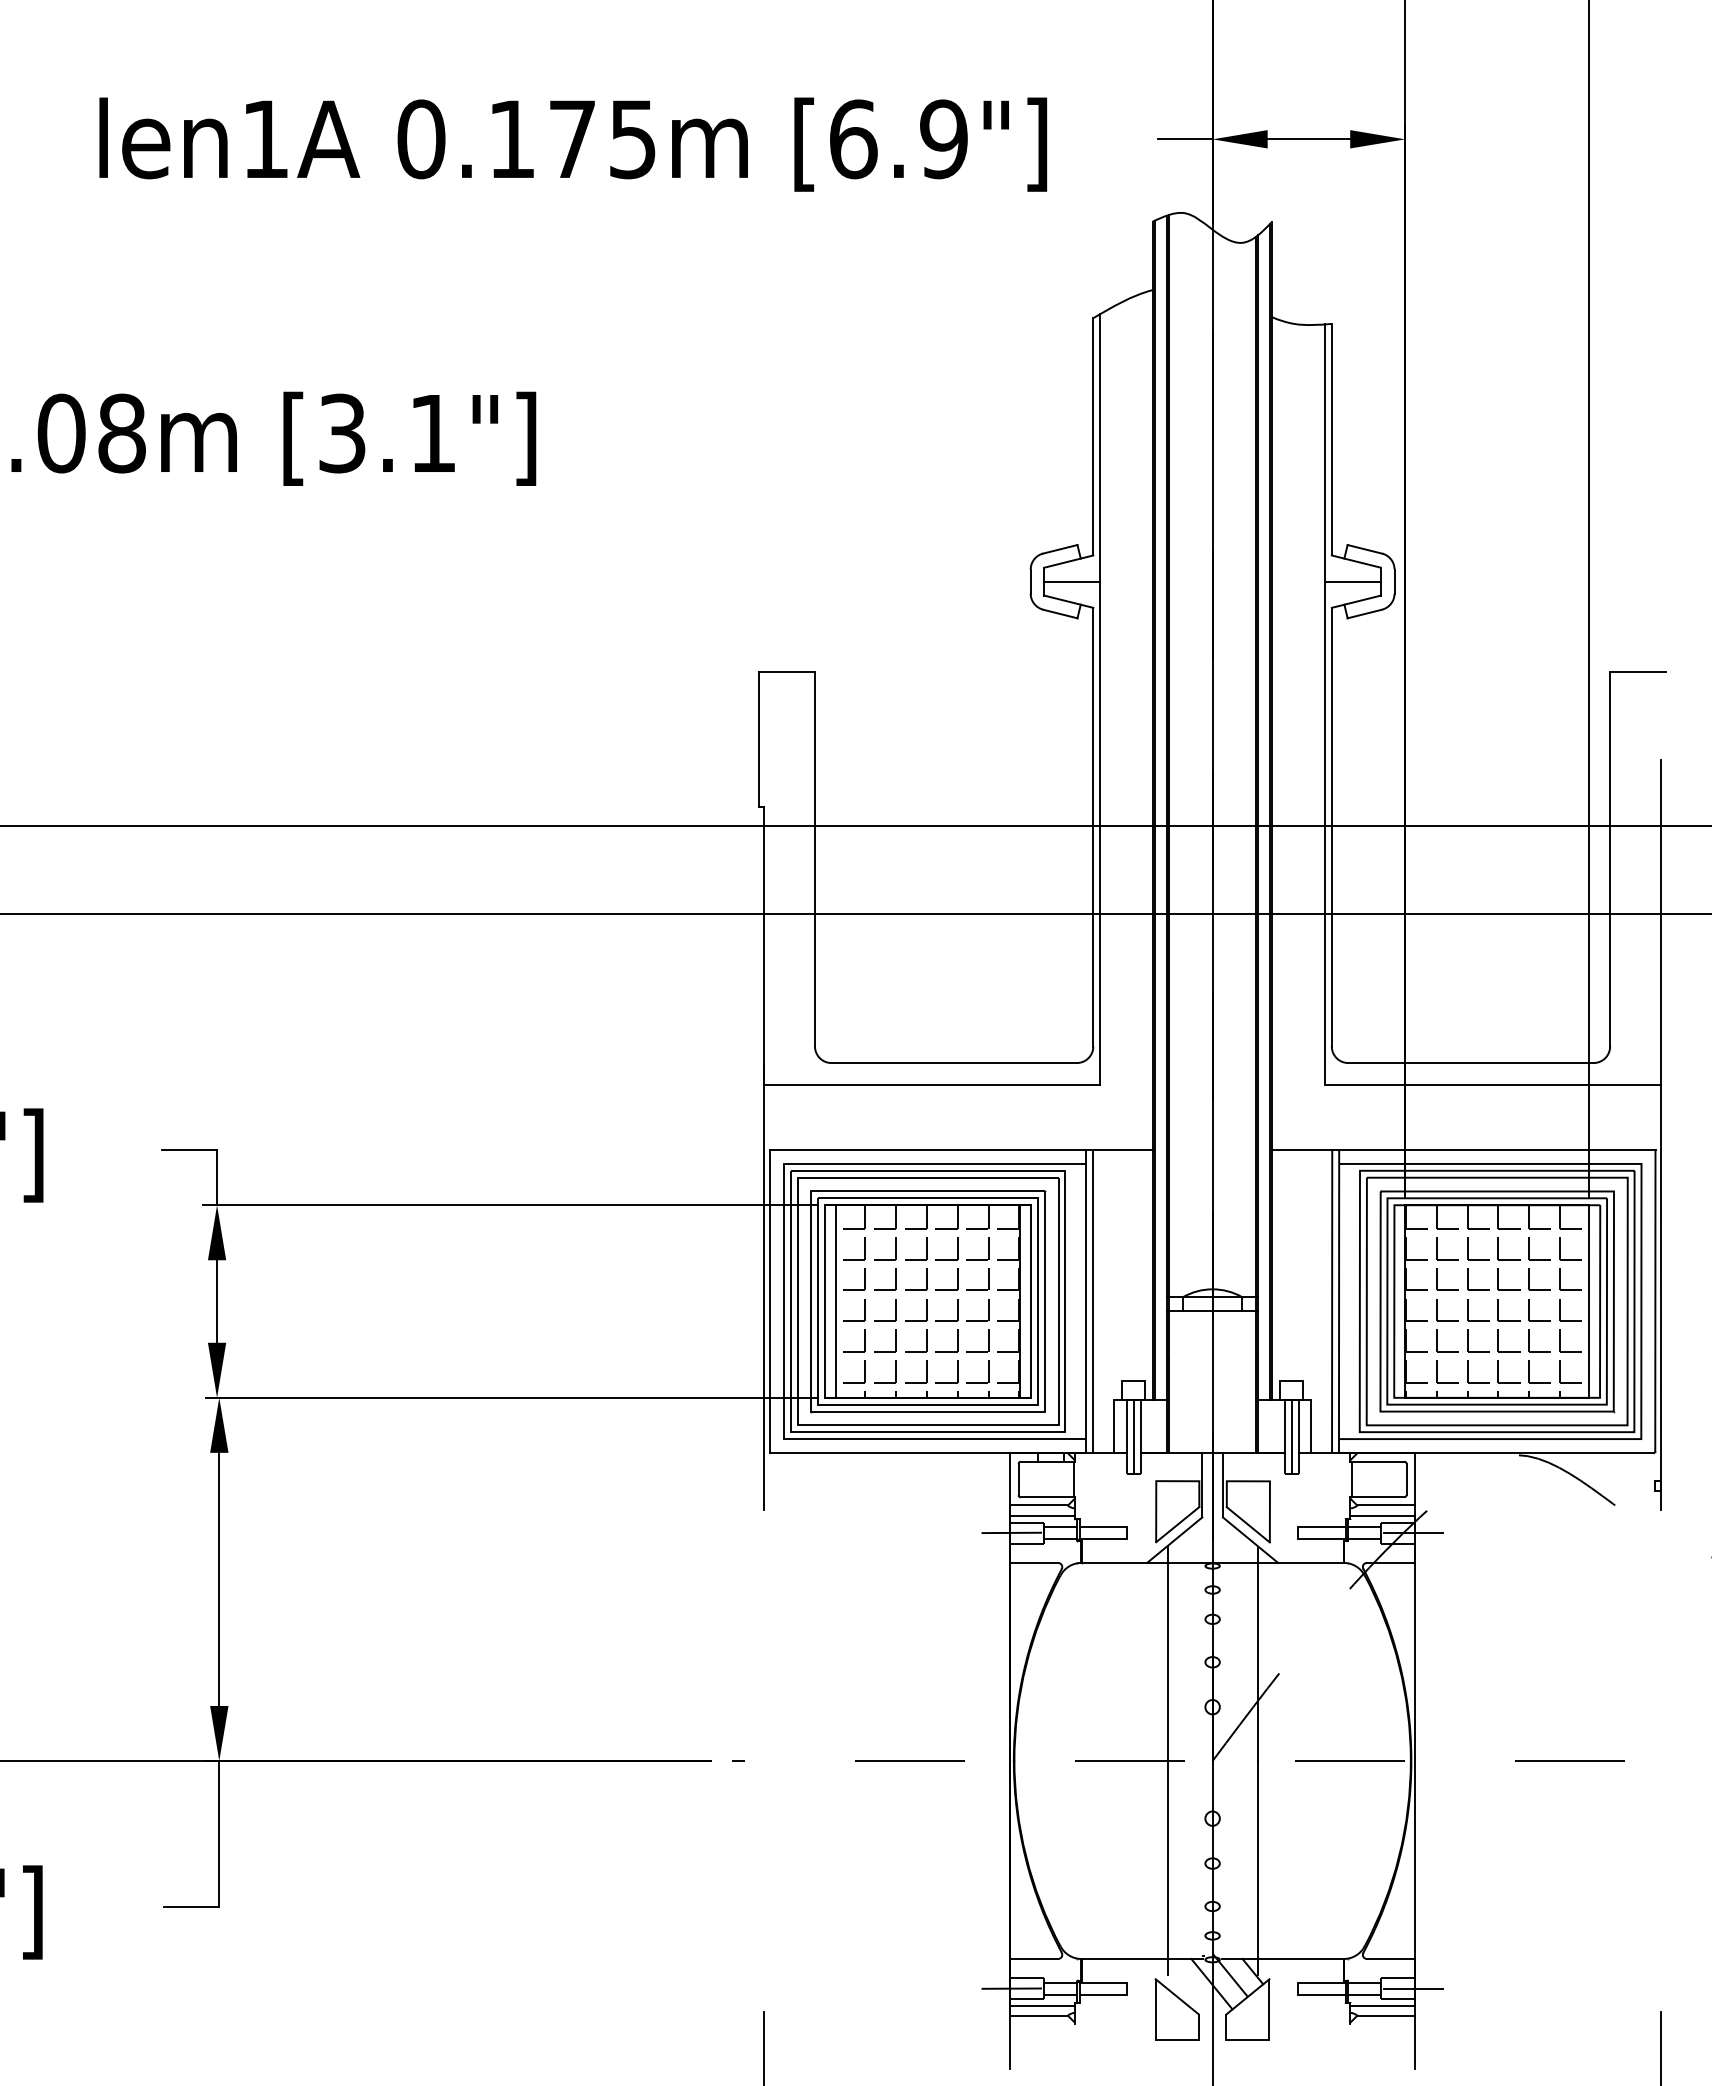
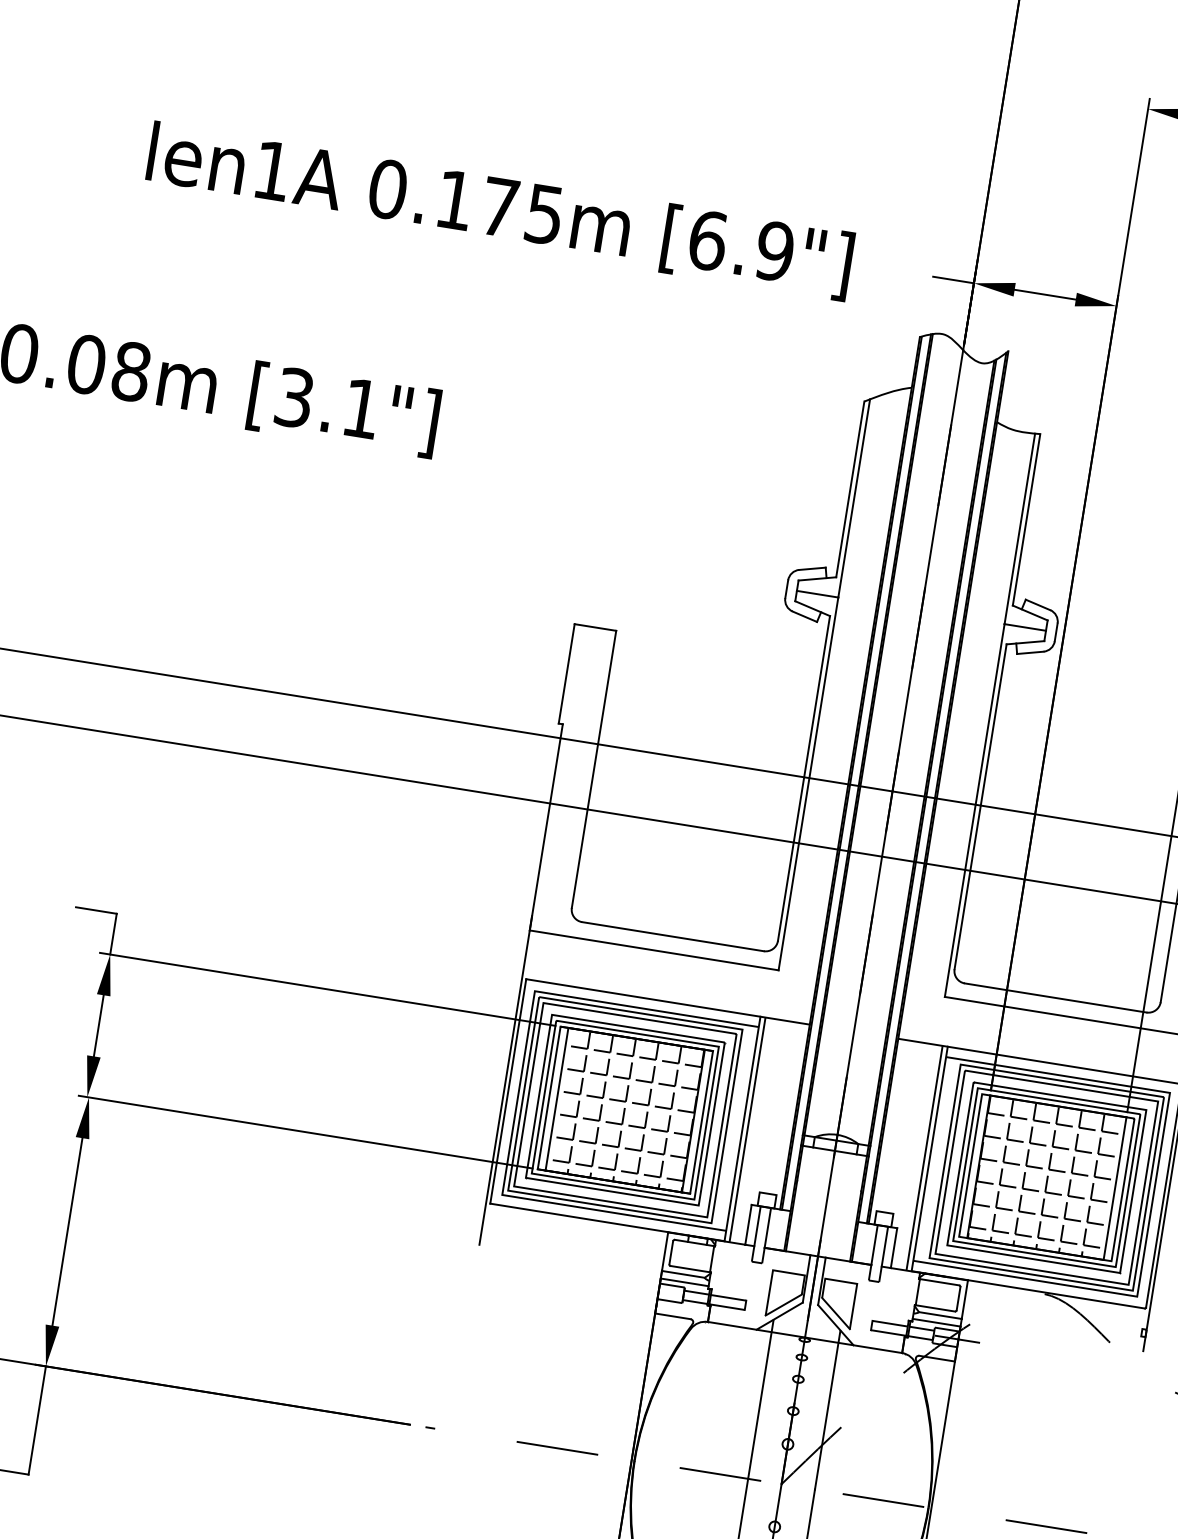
line: (1133, 1436) -> (761, 1234), removed
line: (1291, 1436) -> (878, 1253), removed
line: (1011, 1532) -> (659, 1291), removed

